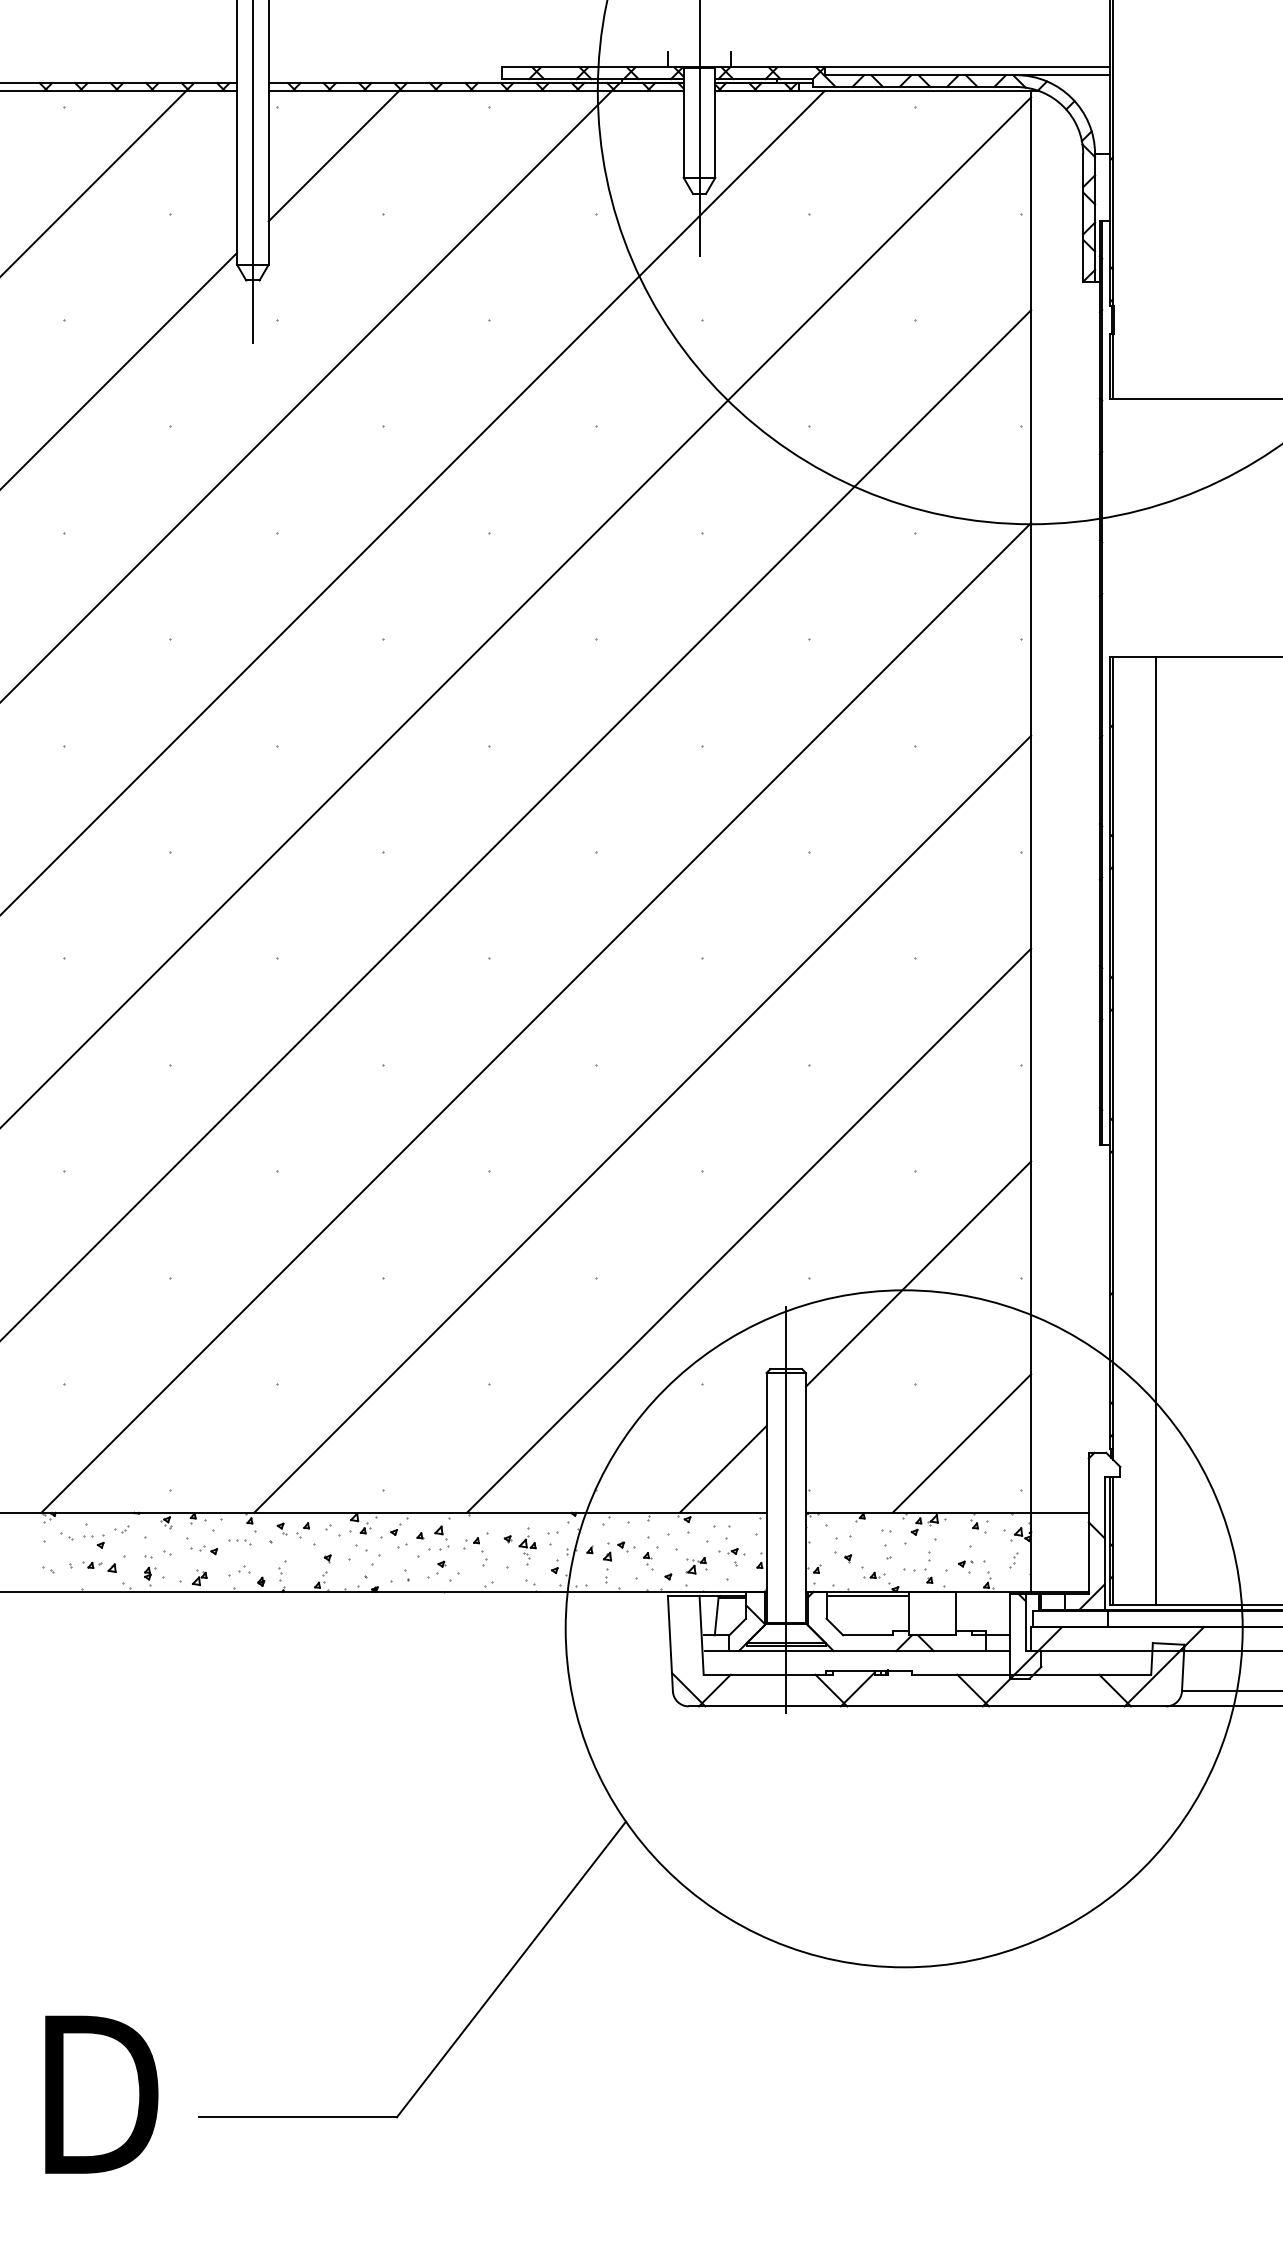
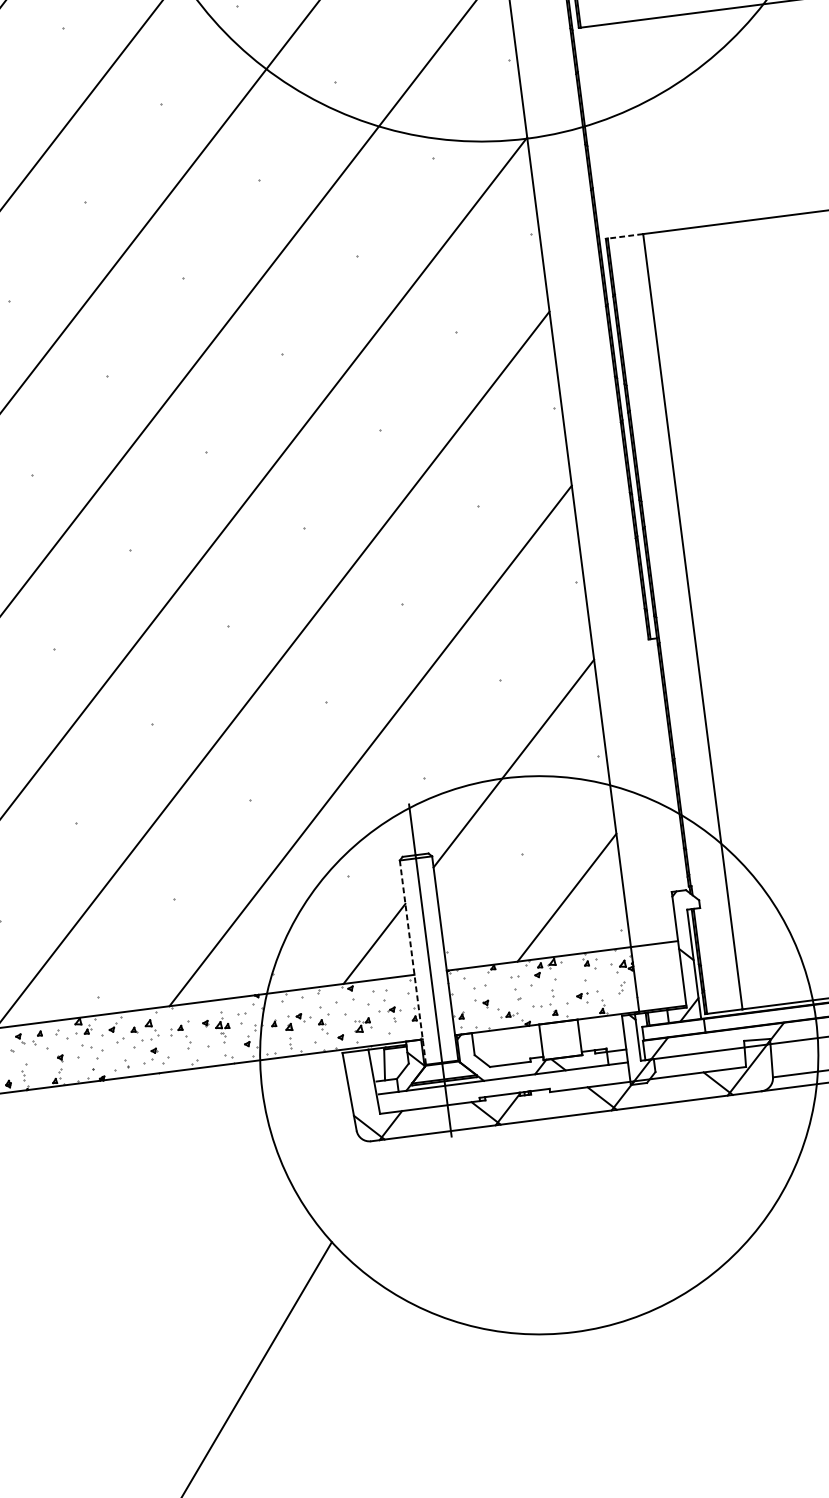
line: (1134, 656) -> (625, 235), solid -> dashed
line: (766, 1497) -> (412, 962), solid -> dashed
line: (867, 1595) -> (505, 1031), removed

